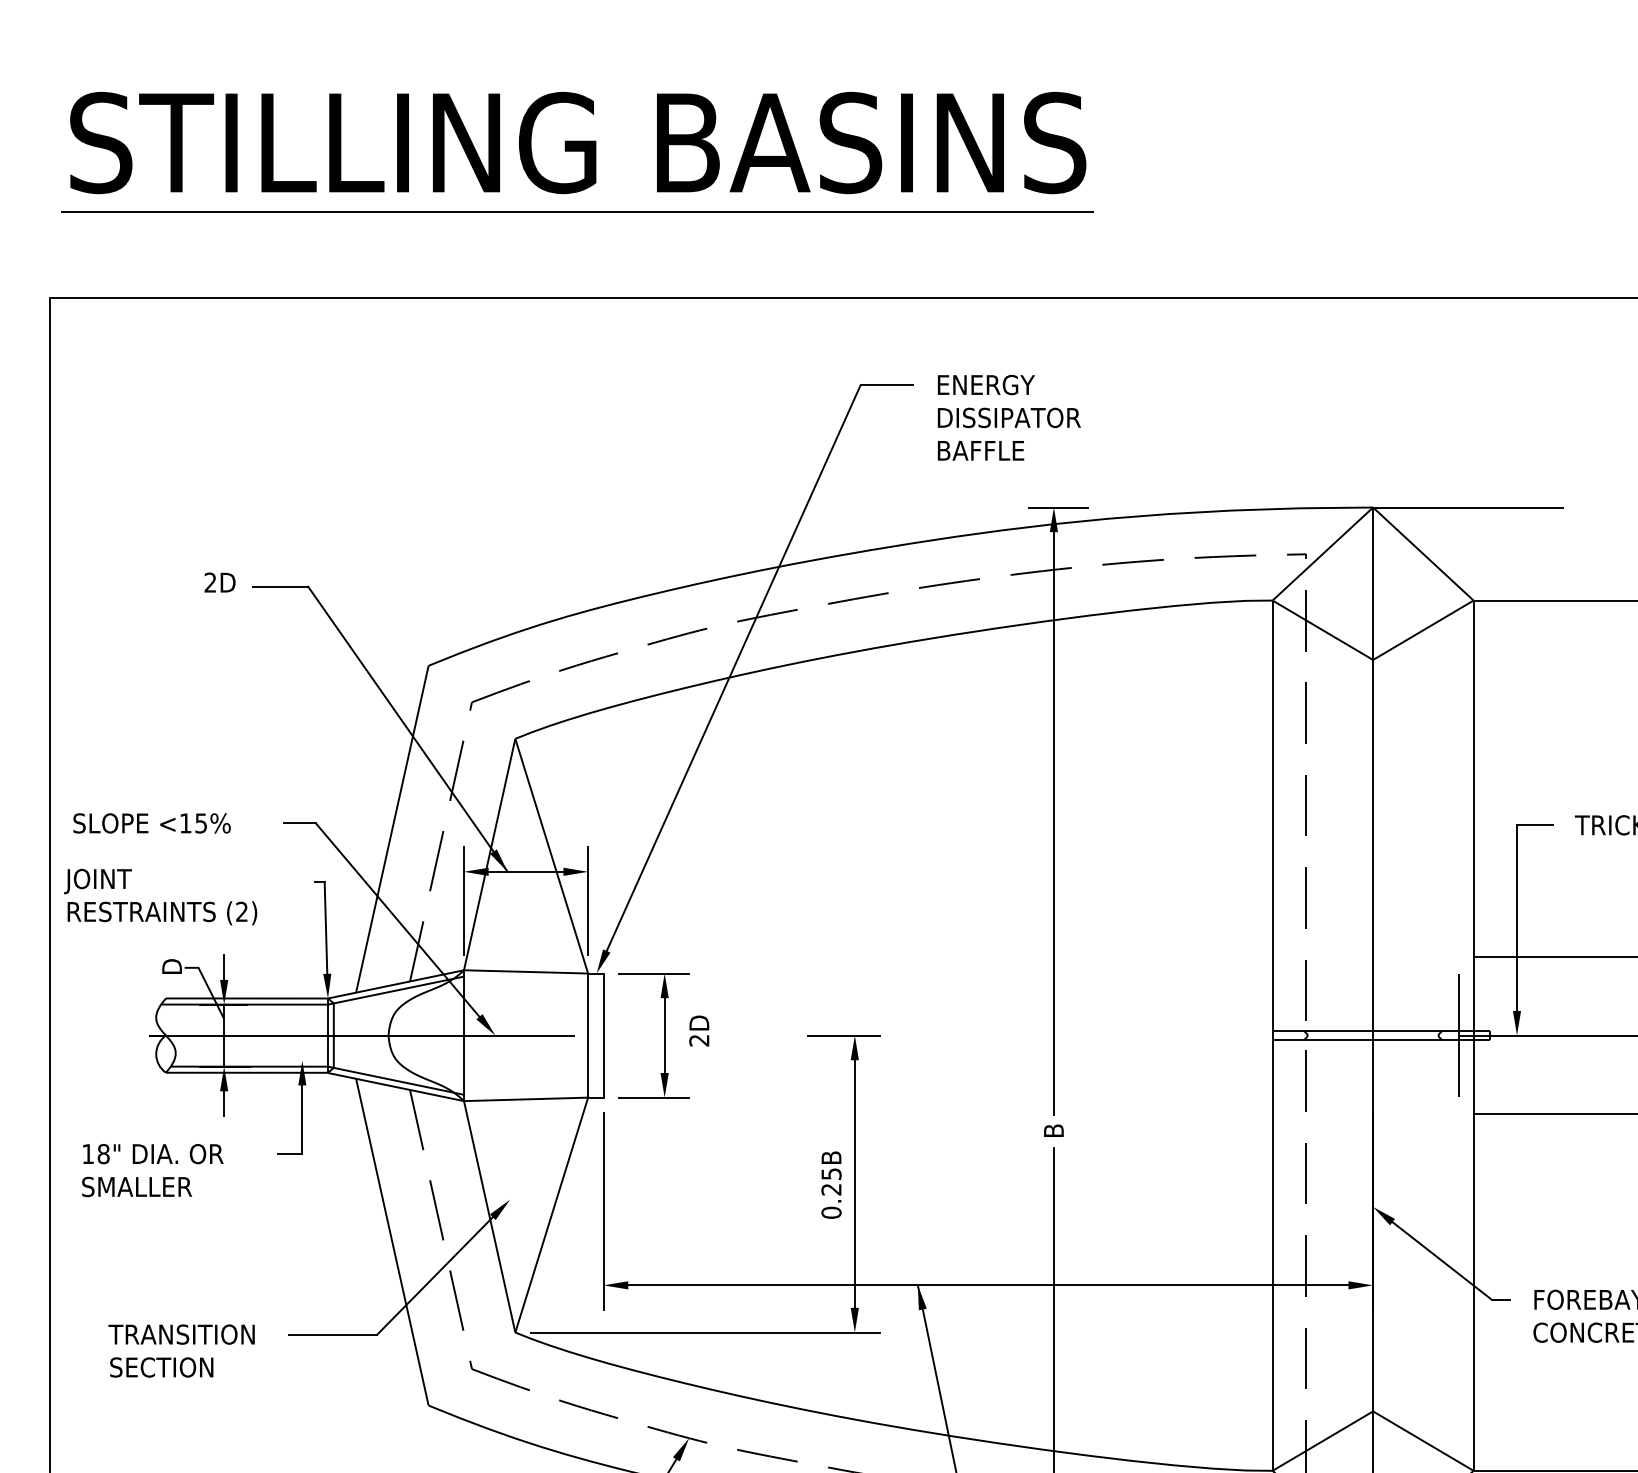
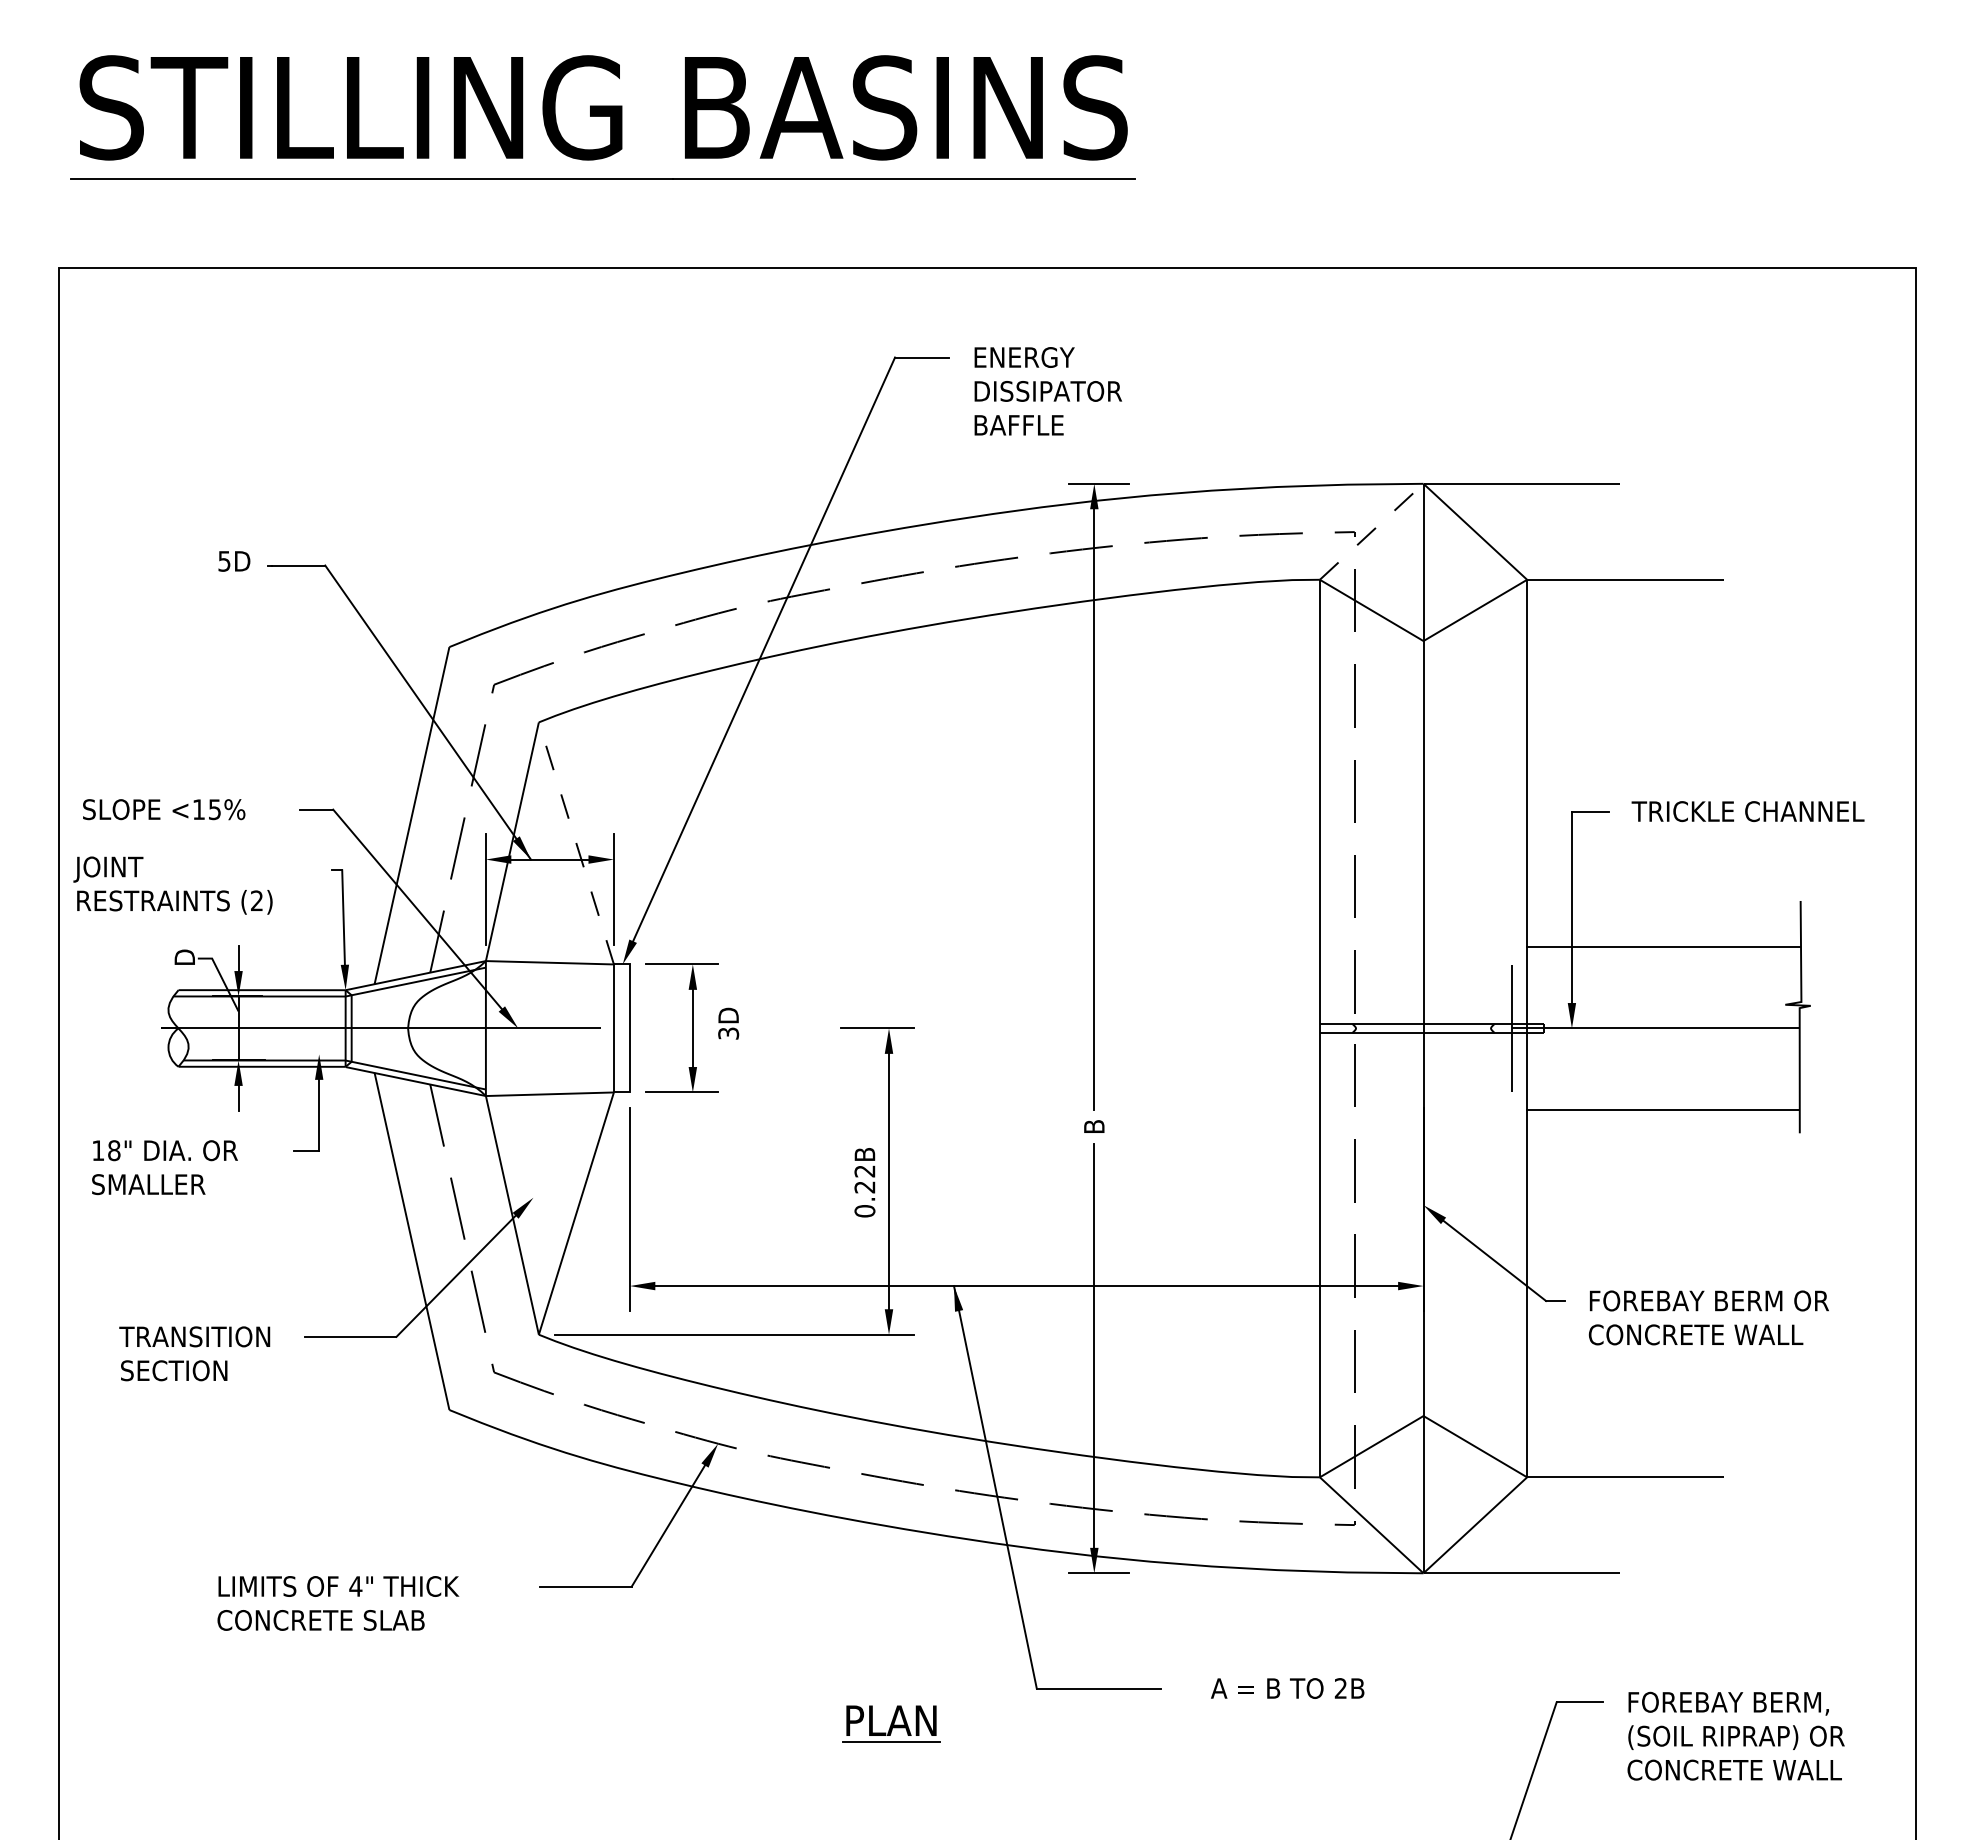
line: (1322, 553) -> (1371, 531), solid -> dashed
text: (210, 581) -> (224, 560), 2D -> 5D
line: (551, 856) -> (576, 843), solid -> dashed
text: (699, 1040) -> (728, 1033), 2D -> 3D
text: (831, 1174) -> (864, 1171), 0.25B -> 0.22B

